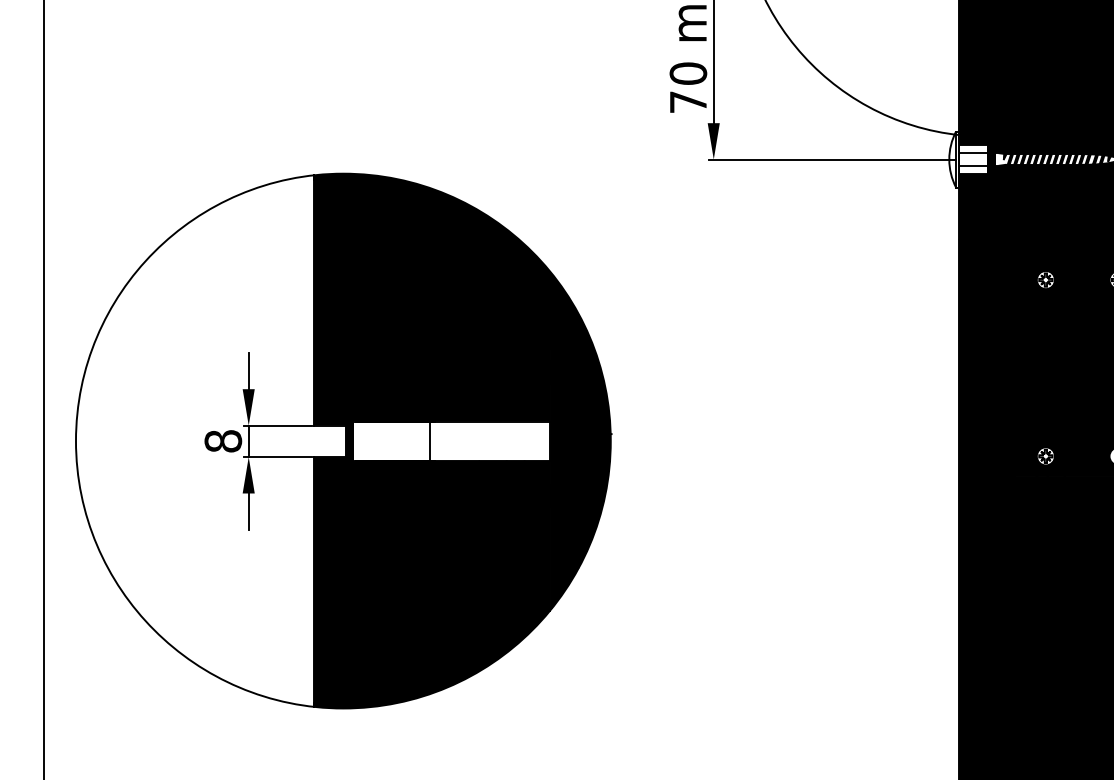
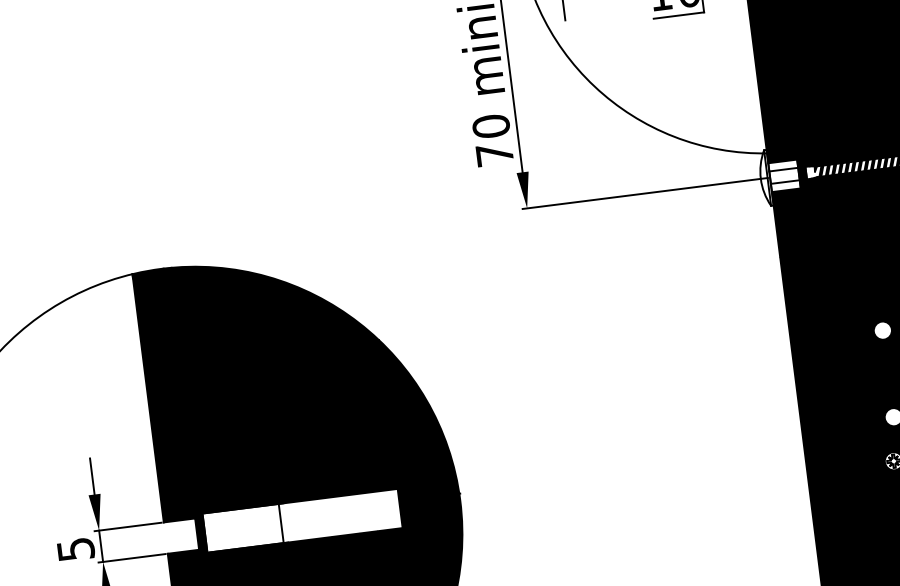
text: (223, 441) -> (76, 549), 8 -> 5

